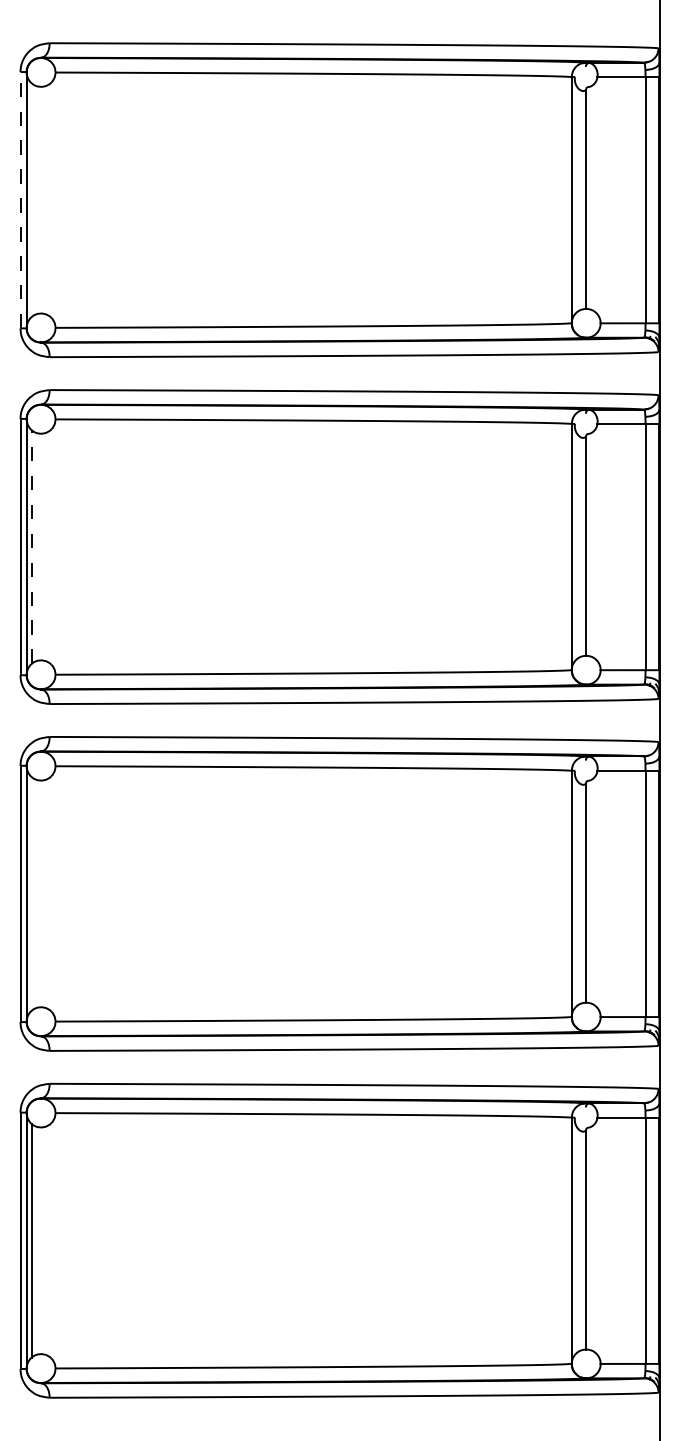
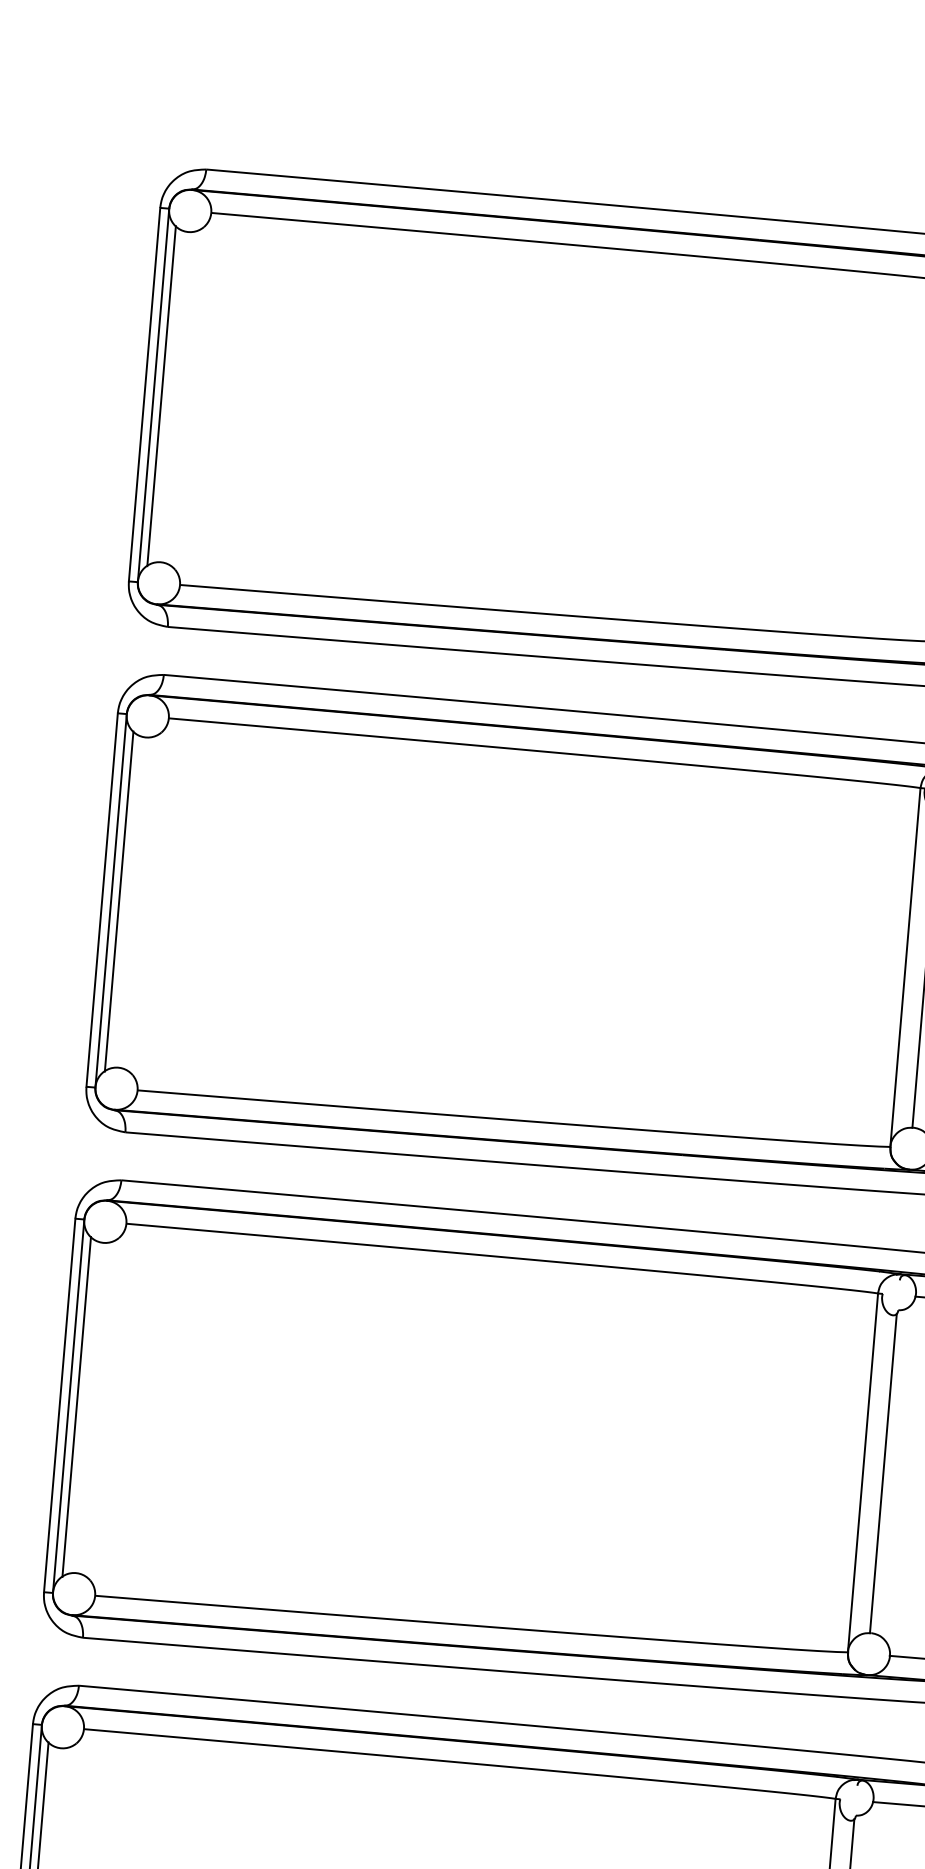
line: (20, 199) -> (144, 393), dashed -> solid
line: (32, 199) -> (162, 395), added
line: (32, 547) -> (119, 902), dashed -> solid
line: (32, 893) -> (77, 1406), added

